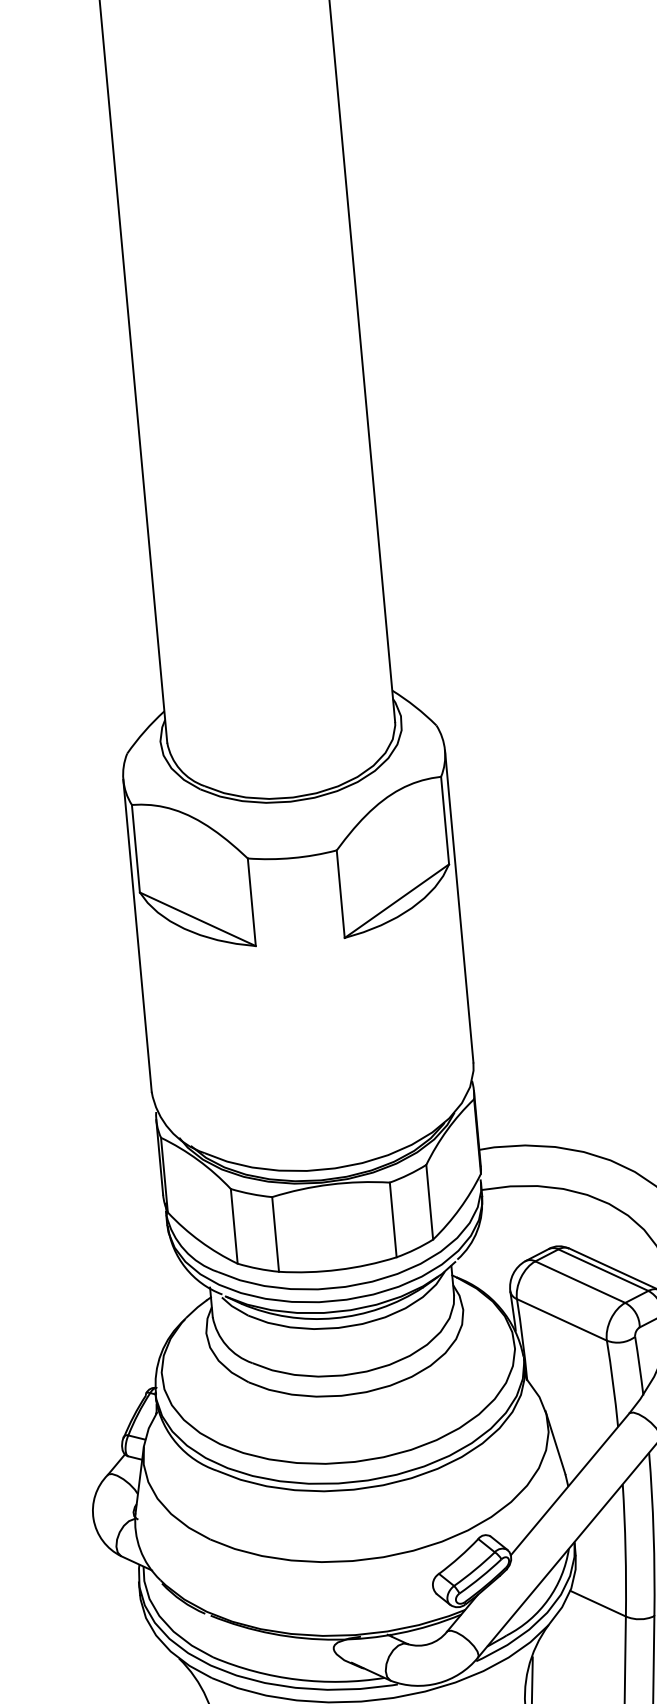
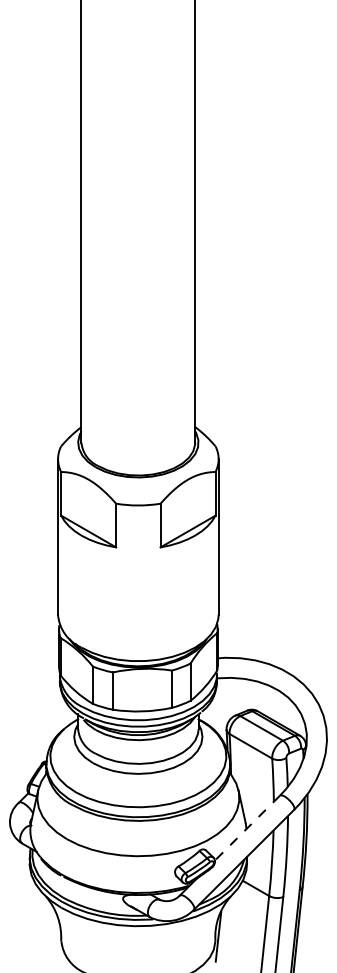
line: (570, 1485) -> (247, 828), solid -> dashed

